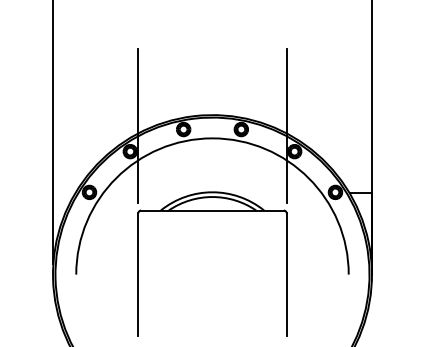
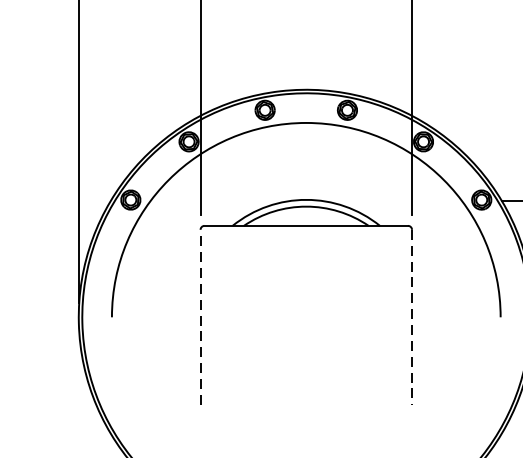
line: (138, 274) -> (200, 317), solid -> dashed
line: (286, 275) -> (411, 318), solid -> dashed

